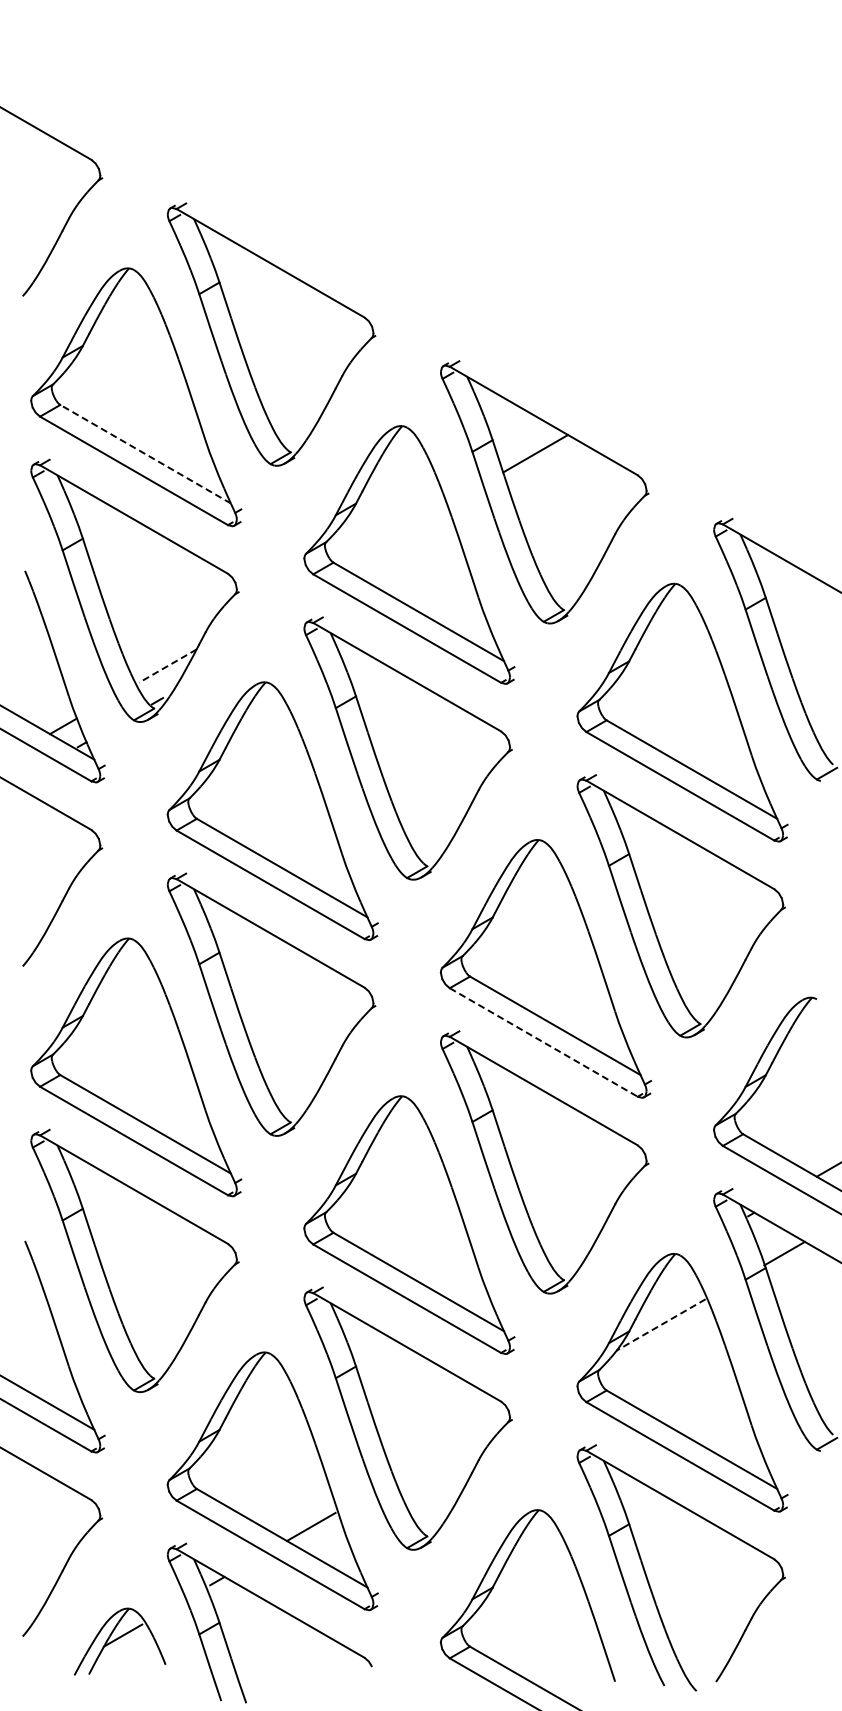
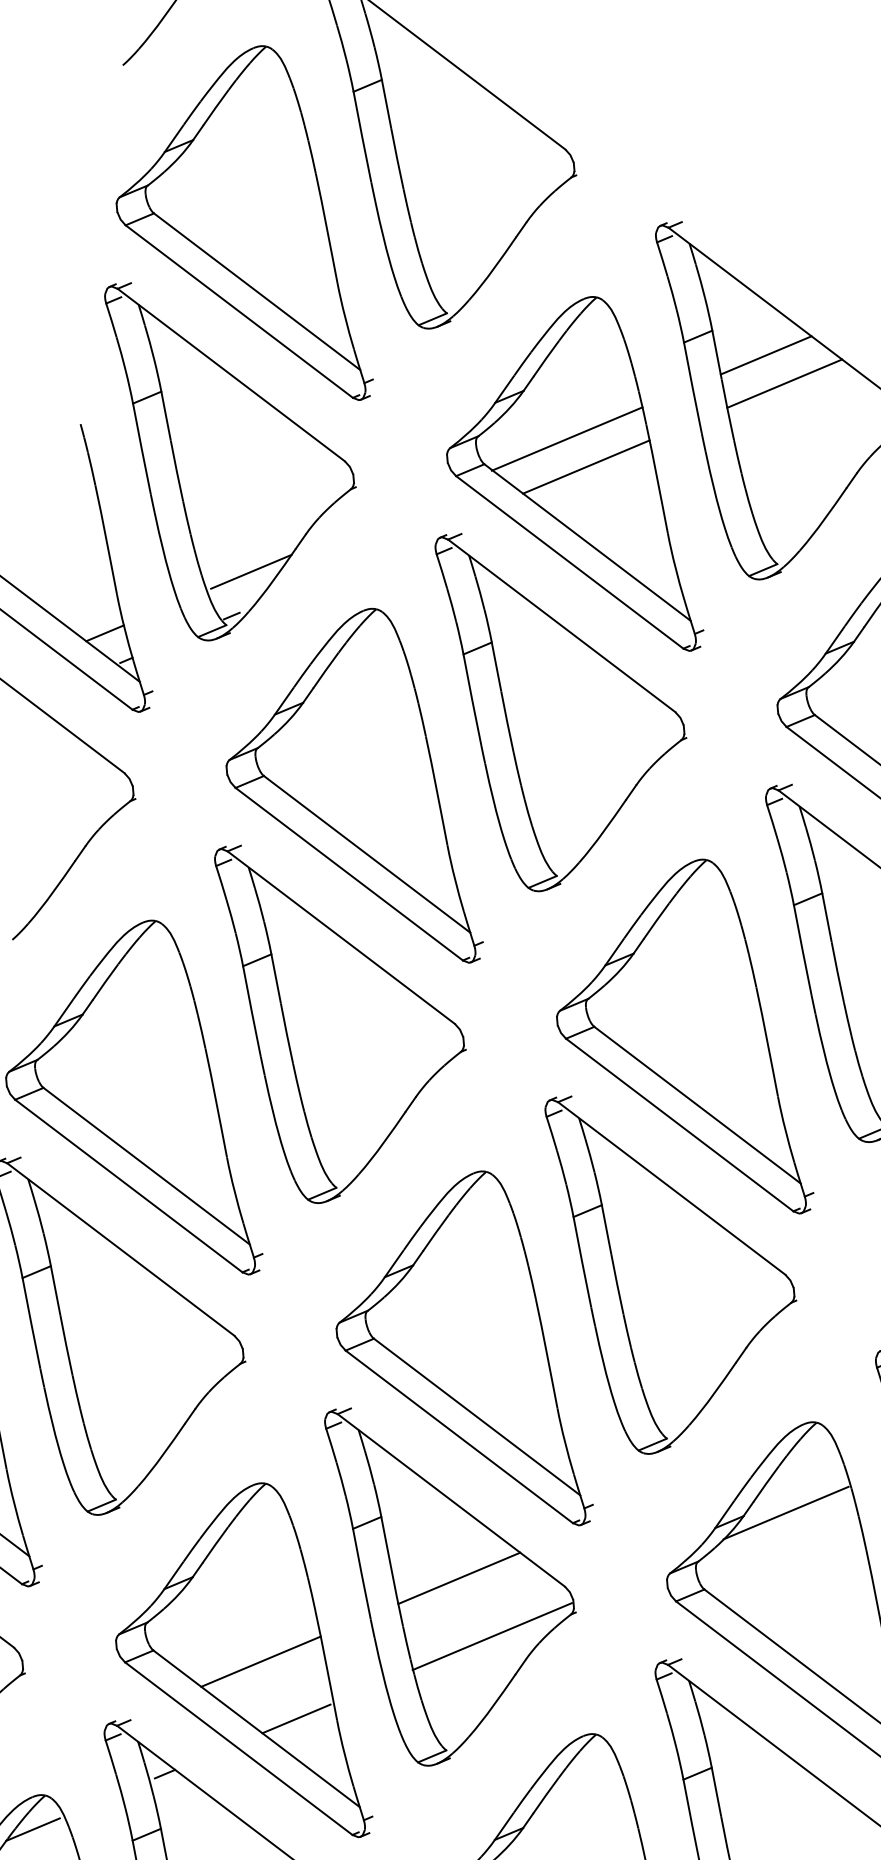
line: (145, 453) -> (257, 290), dashed -> solid
line: (552, 472) -> (785, 382), added
line: (393, 535) -> (567, 438), added
line: (410, 554) -> (586, 466), added
line: (167, 666) -> (250, 572), dashed -> solid
line: (544, 1042) -> (680, 1125), dashed -> solid
line: (660, 1325) -> (785, 1513), dashed -> solid
line: (420, 1405) -> (459, 1578), added
line: (450, 1446) -> (491, 1636), added
line: (278, 1486) -> (260, 1660), added

